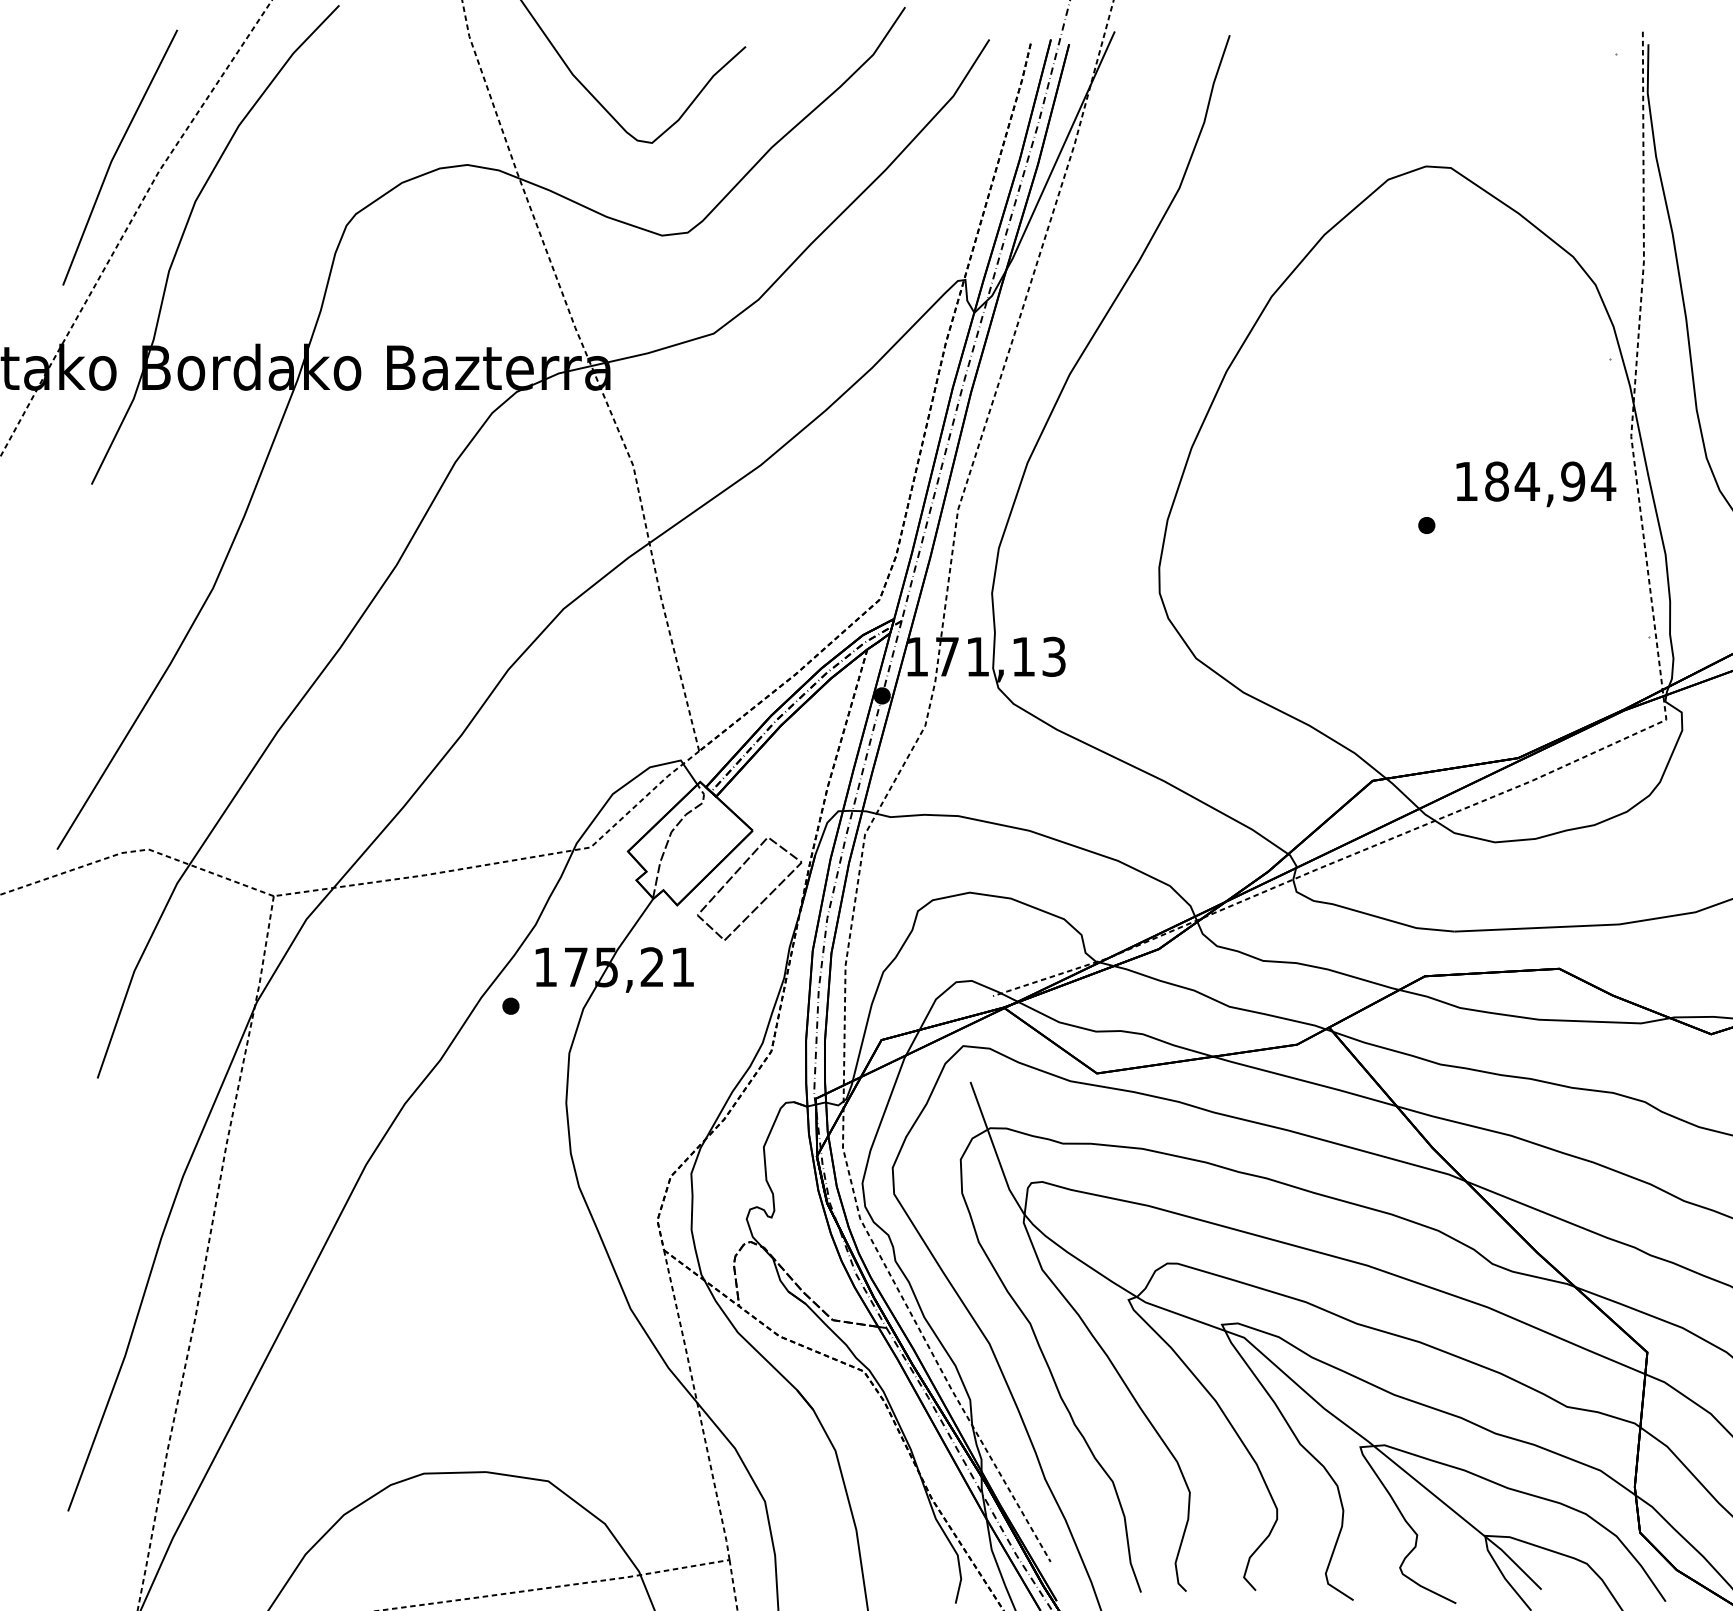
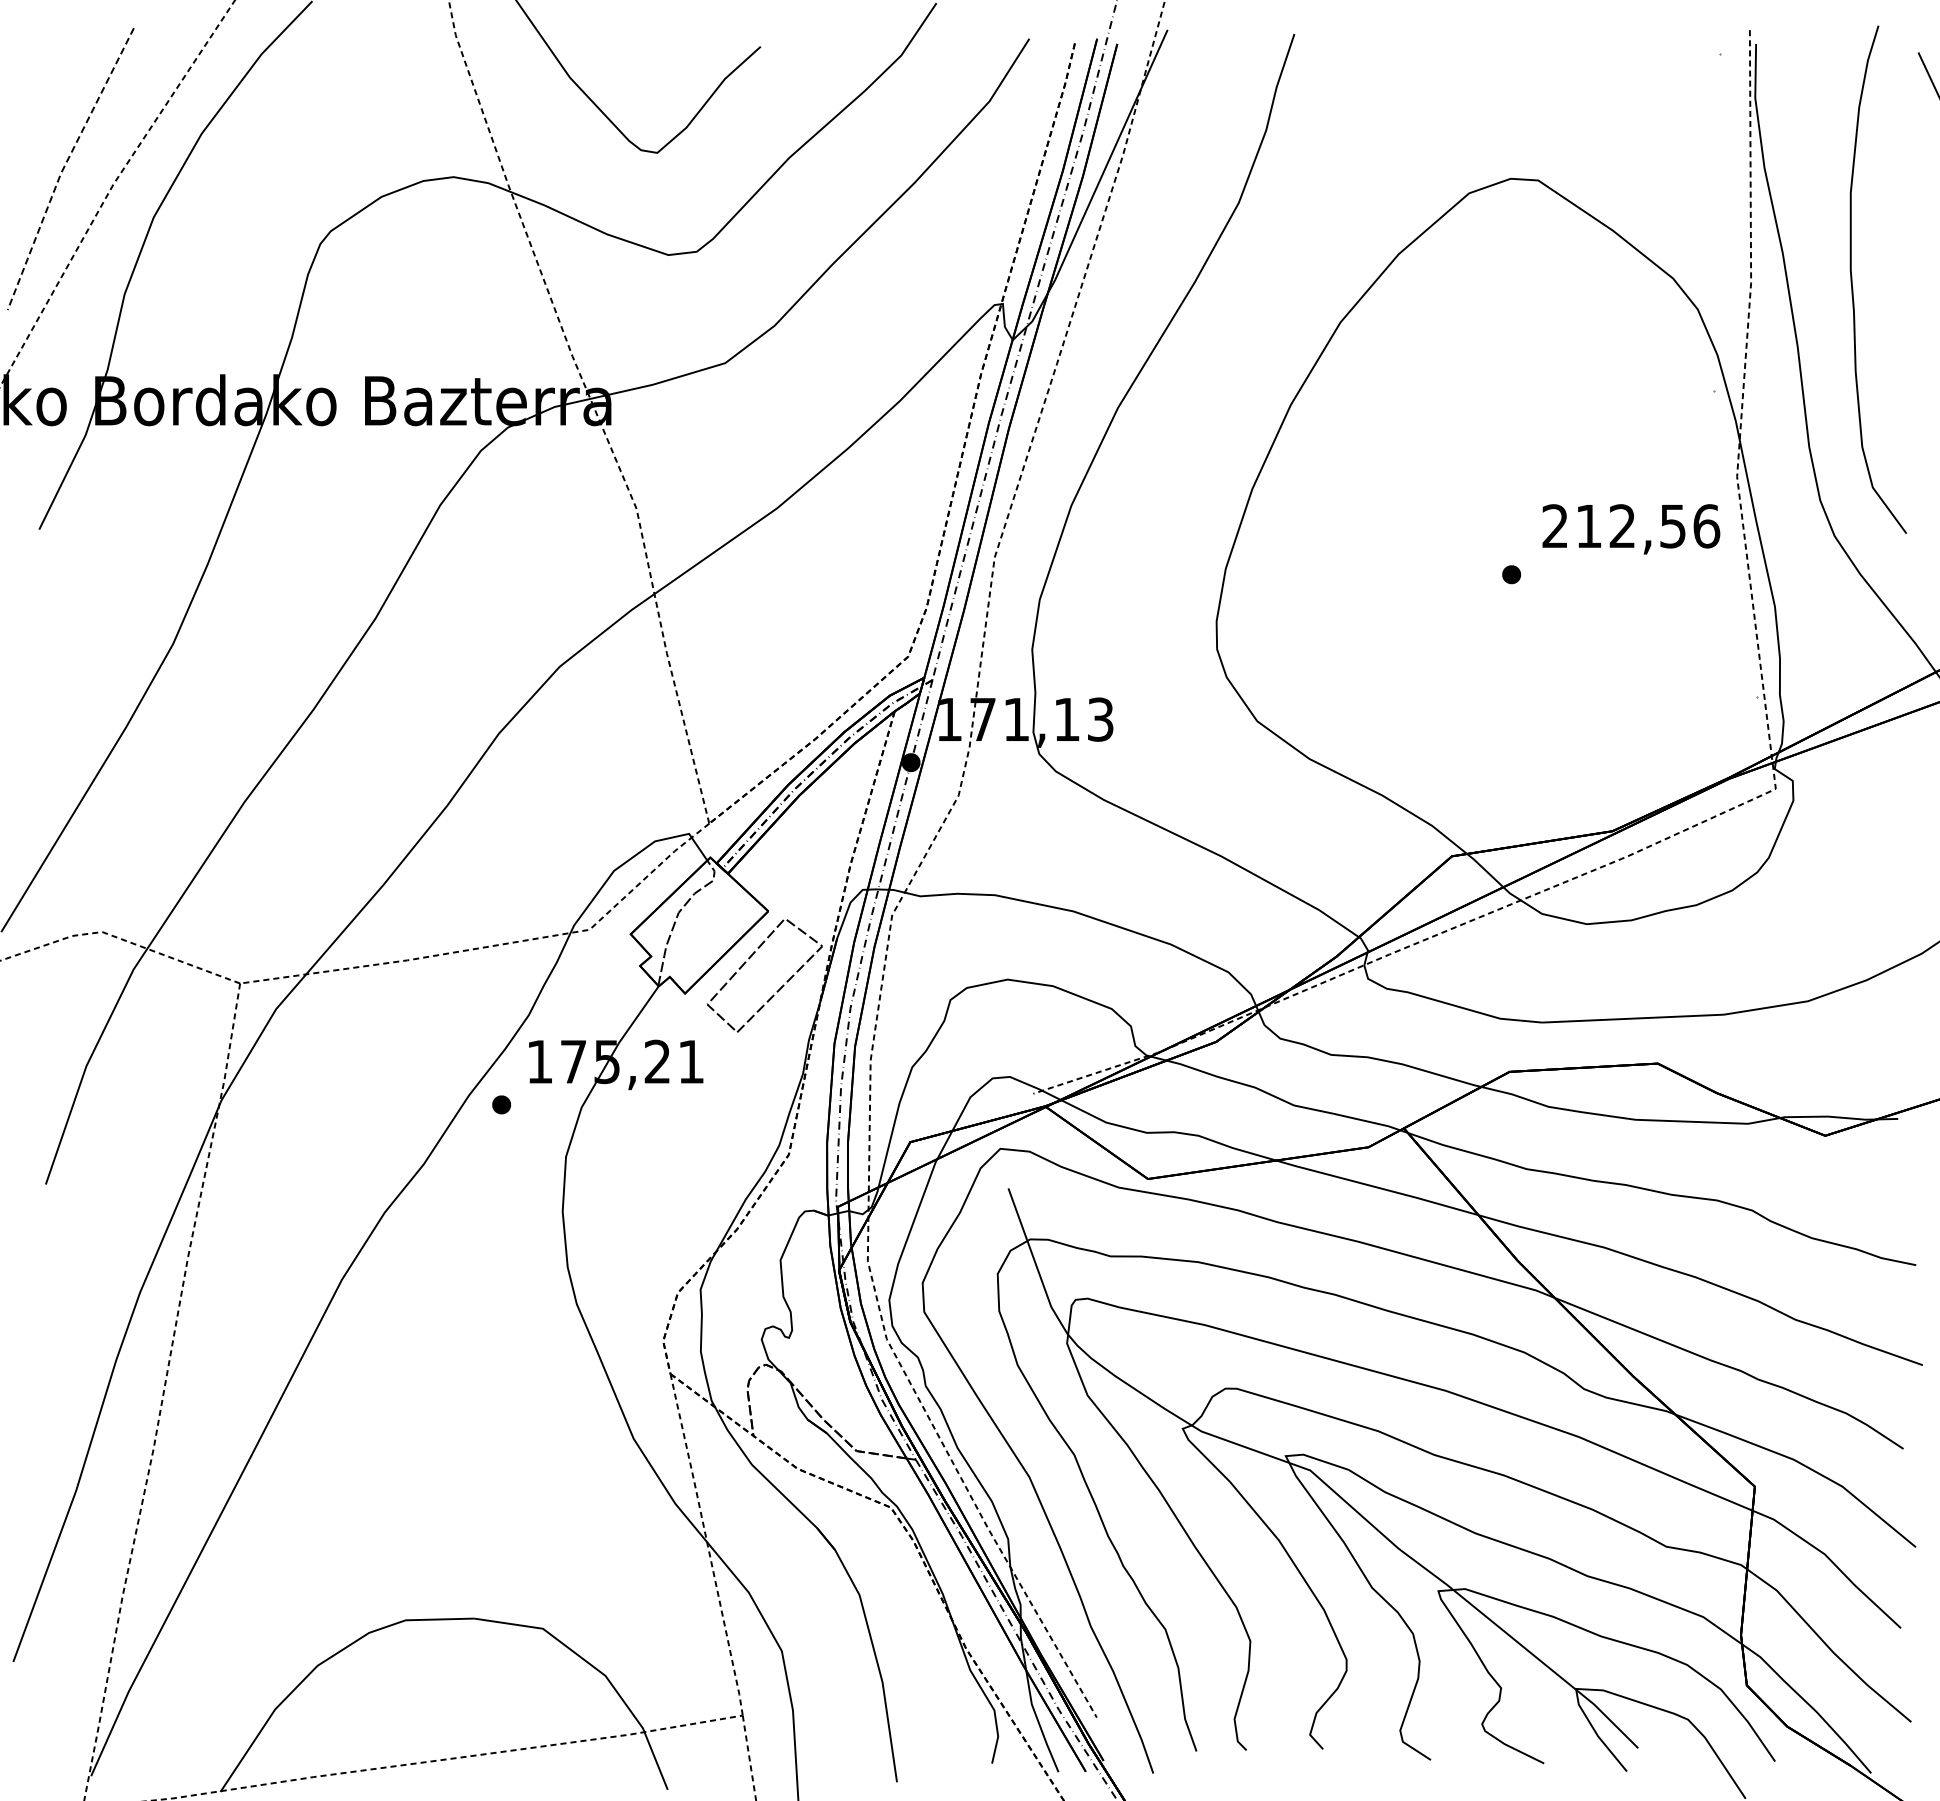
line: (114, 156) -> (64, 167), solid -> dashed
text: (1535, 481) -> (1631, 526), 184,94 -> 212,56

